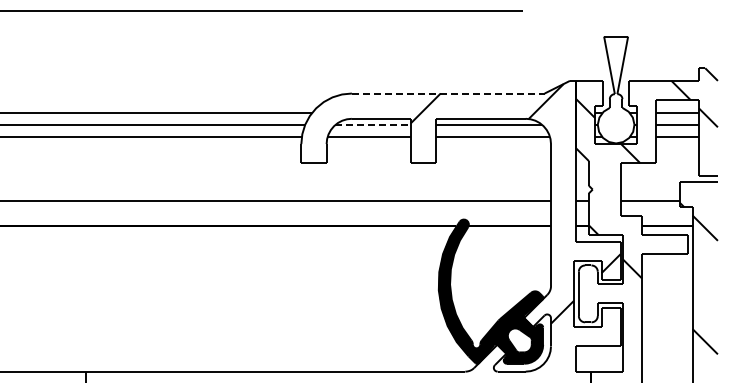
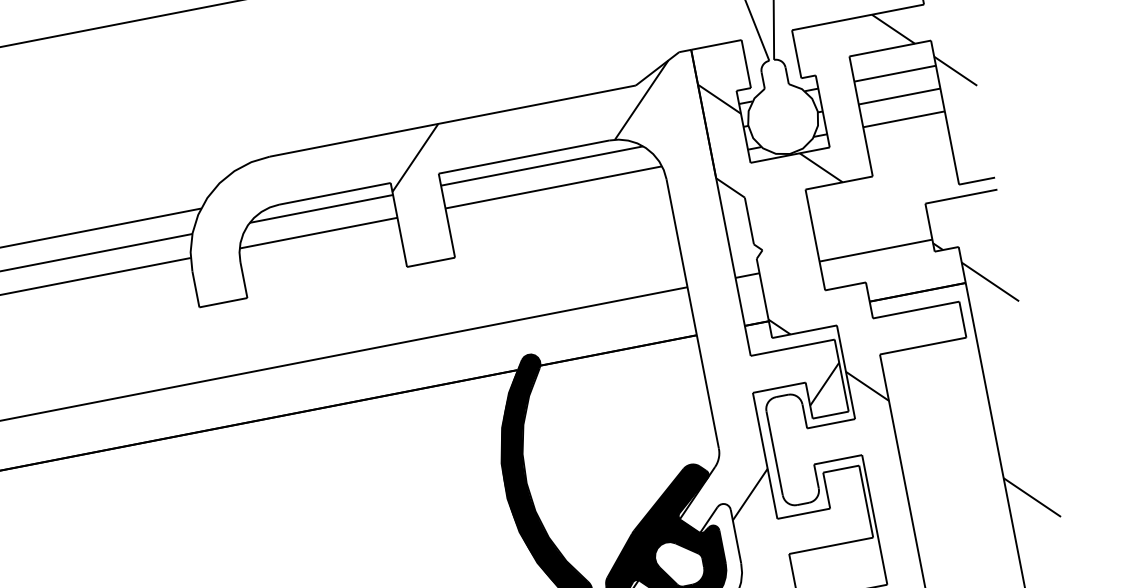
line: (448, 93) -> (453, 120), dashed -> solid
line: (372, 125) -> (320, 209), dashed -> solid

